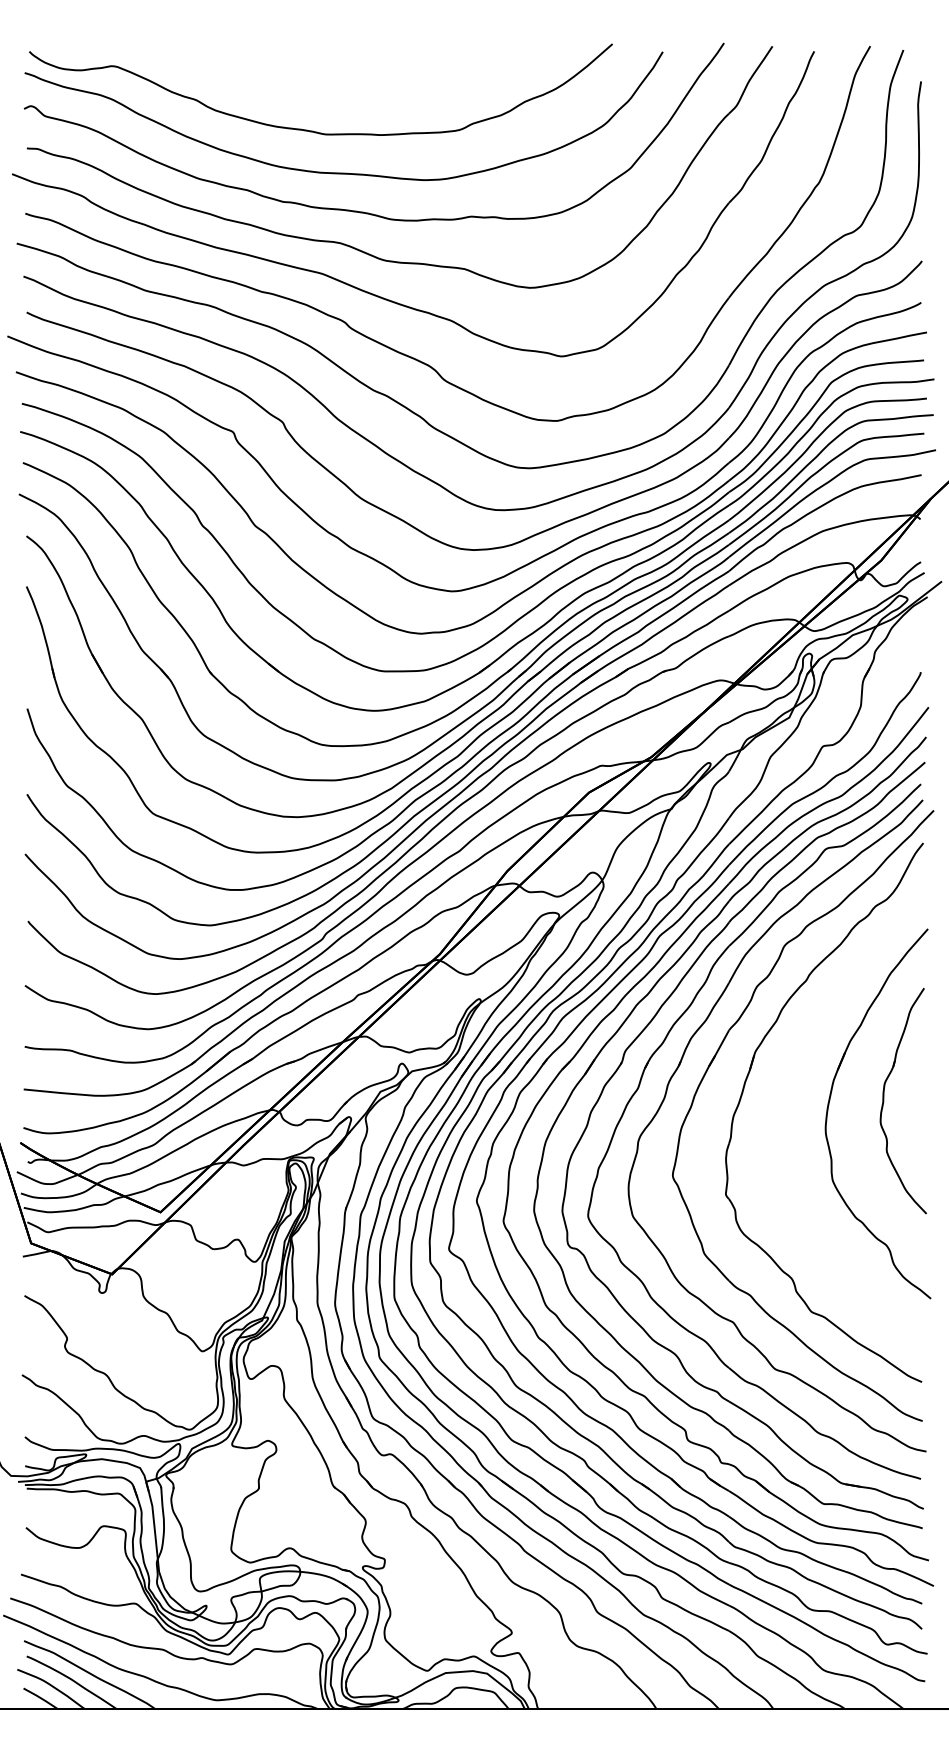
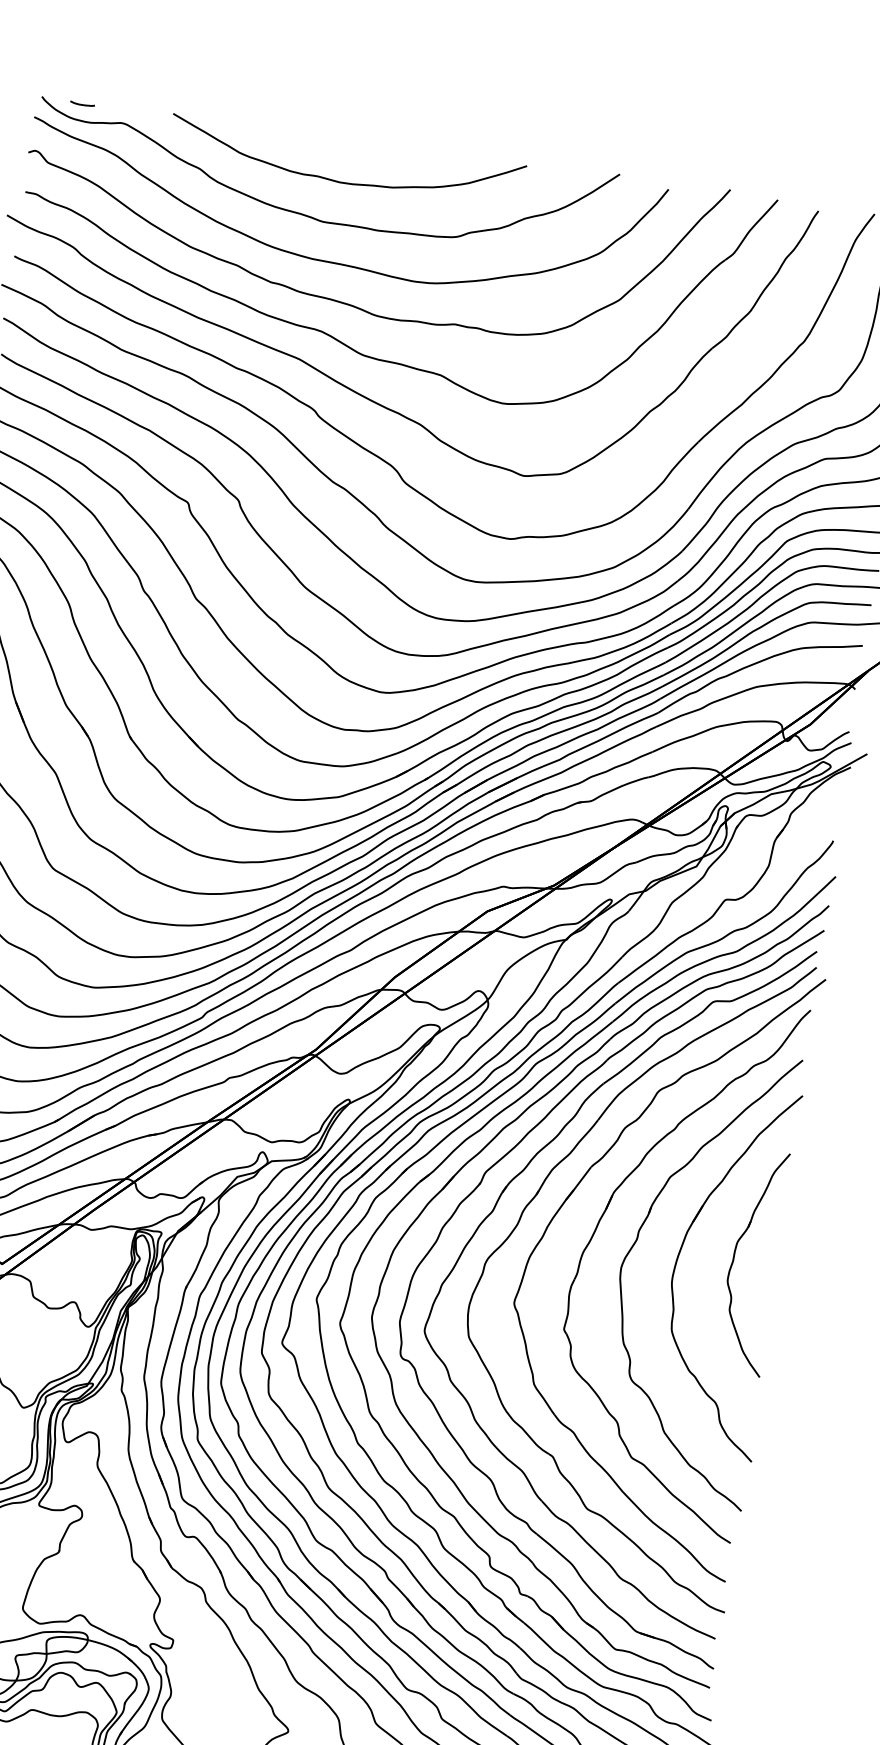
line: (70, 53) -> (82, 104), added
curve: (334, 91) -> (338, 180), added
part: (784, 1099) -> (635, 1243), added

